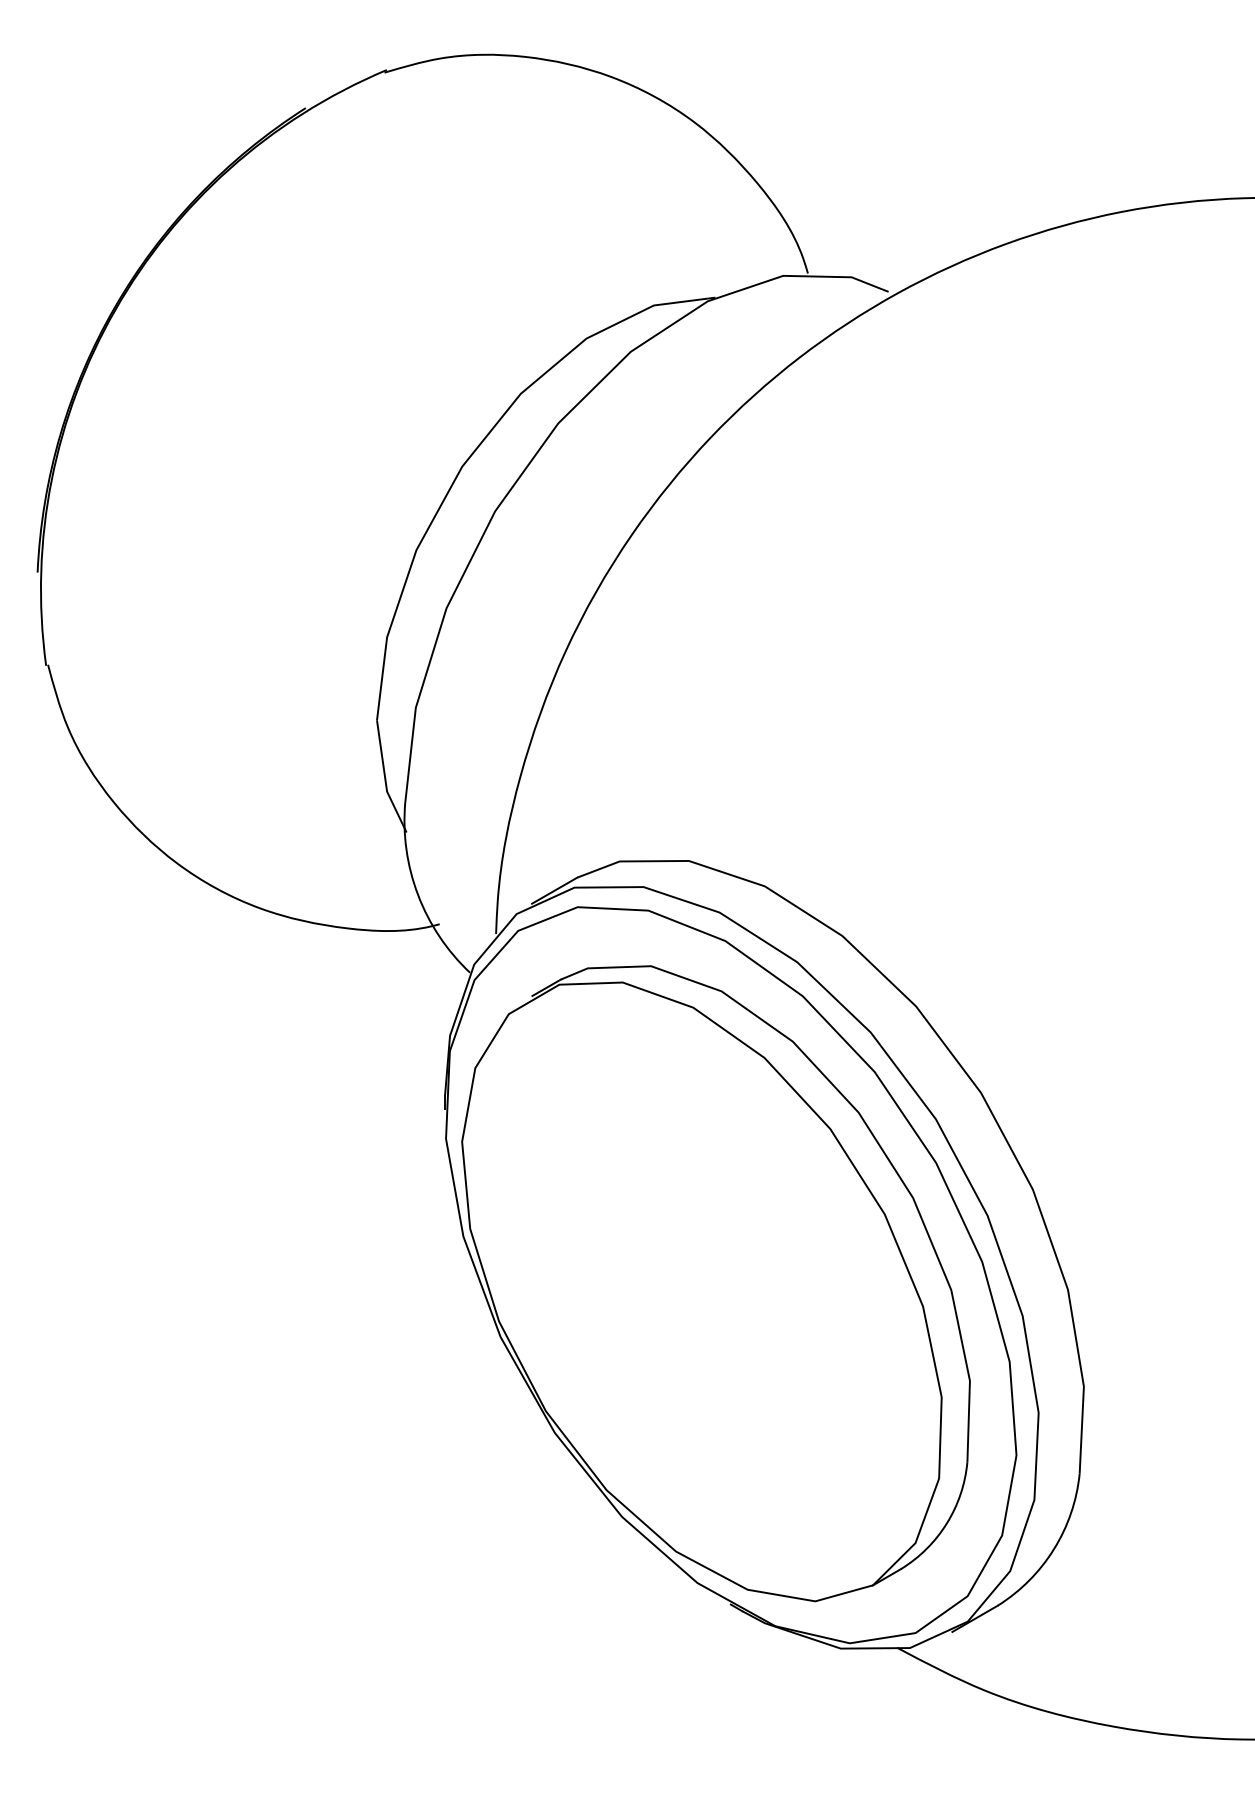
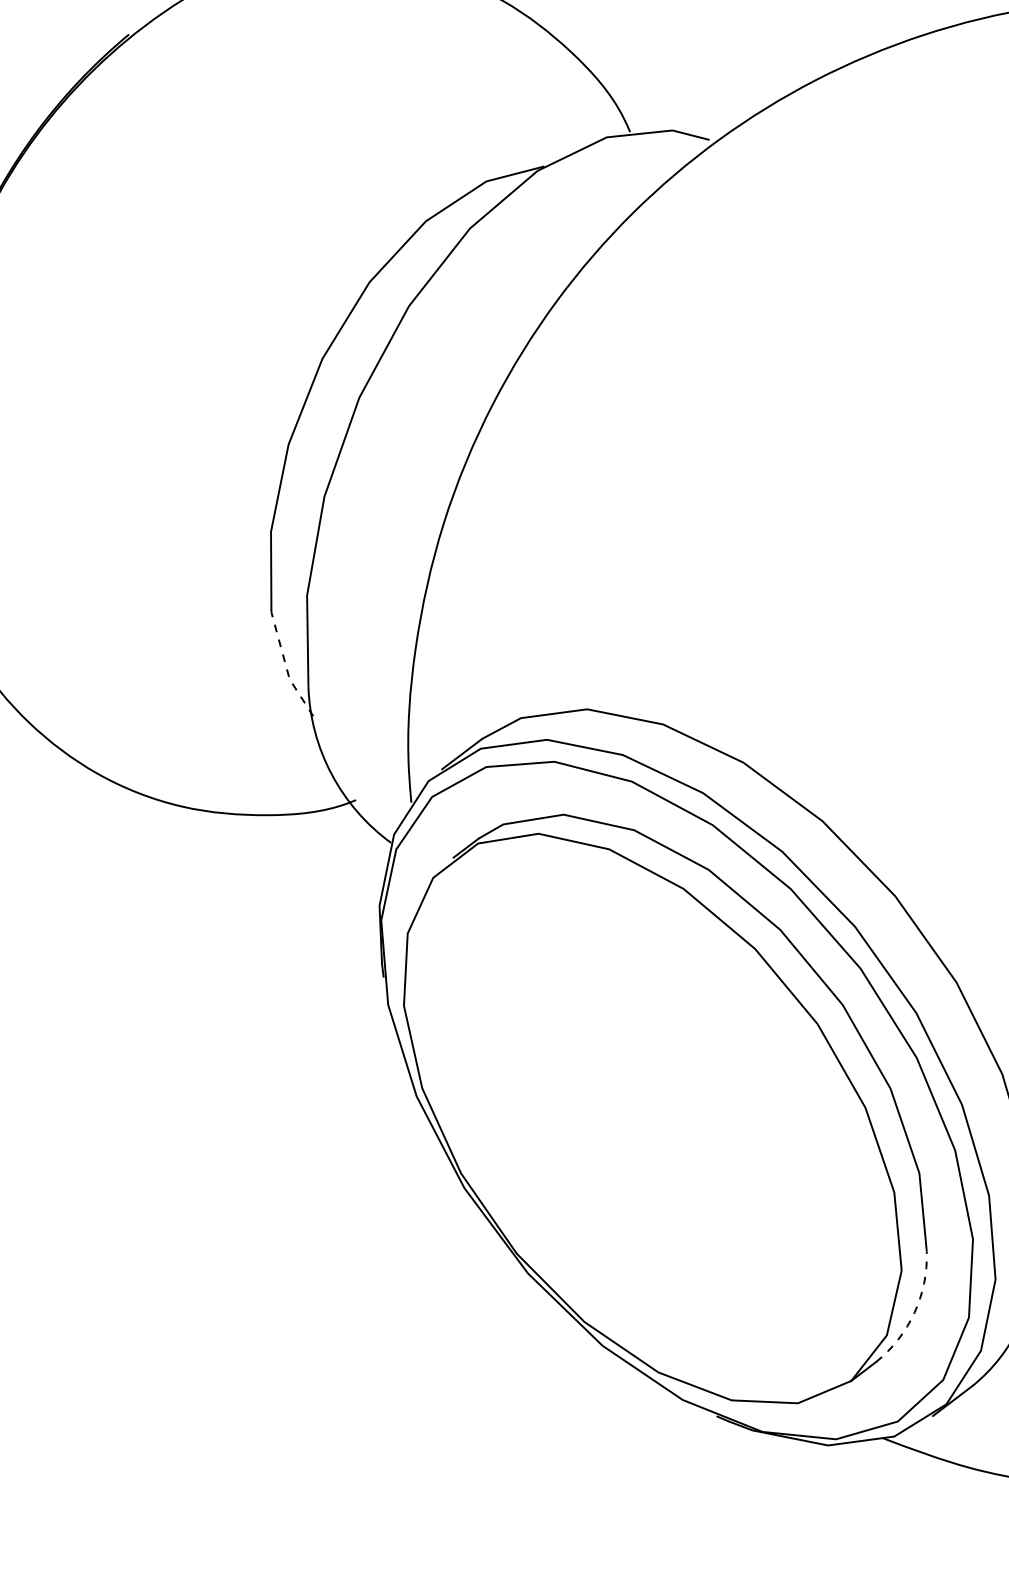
line: (385, 778) -> (286, 667), solid -> dashed
arc: (946, 1523) -> (914, 1312), solid -> dashed

